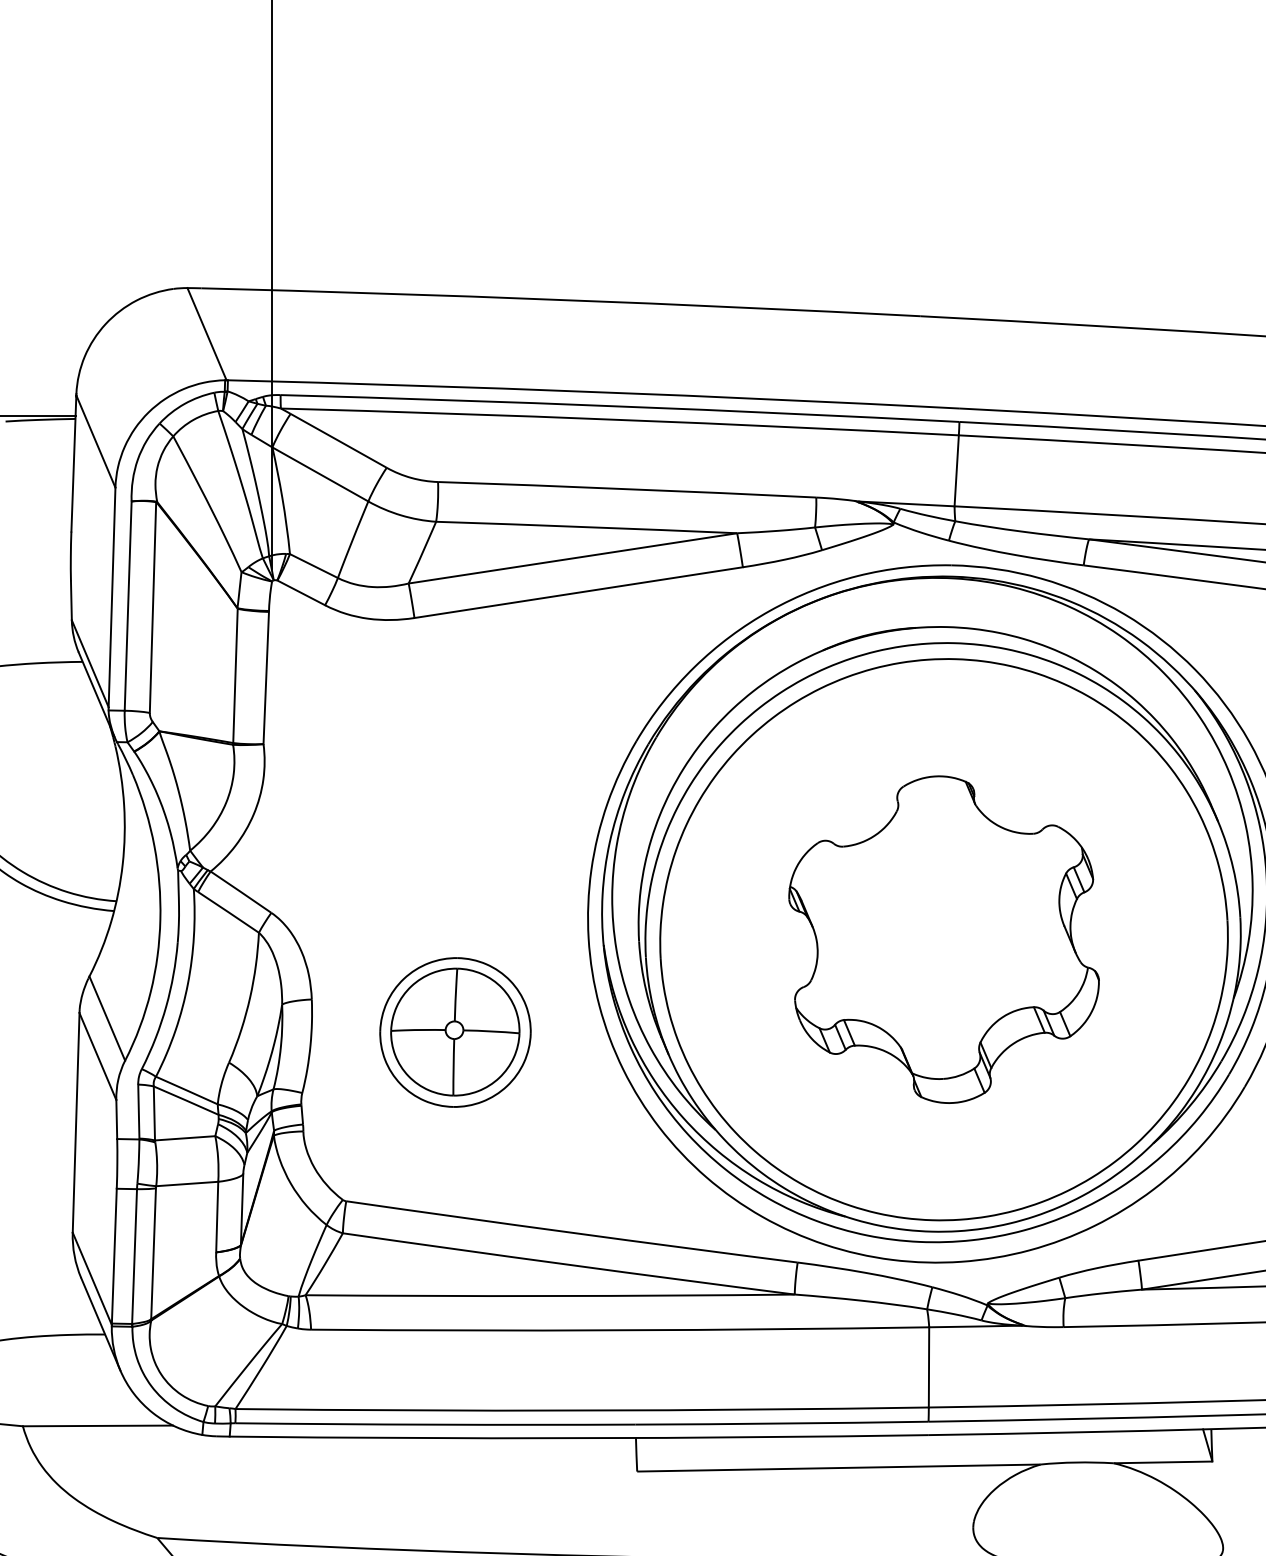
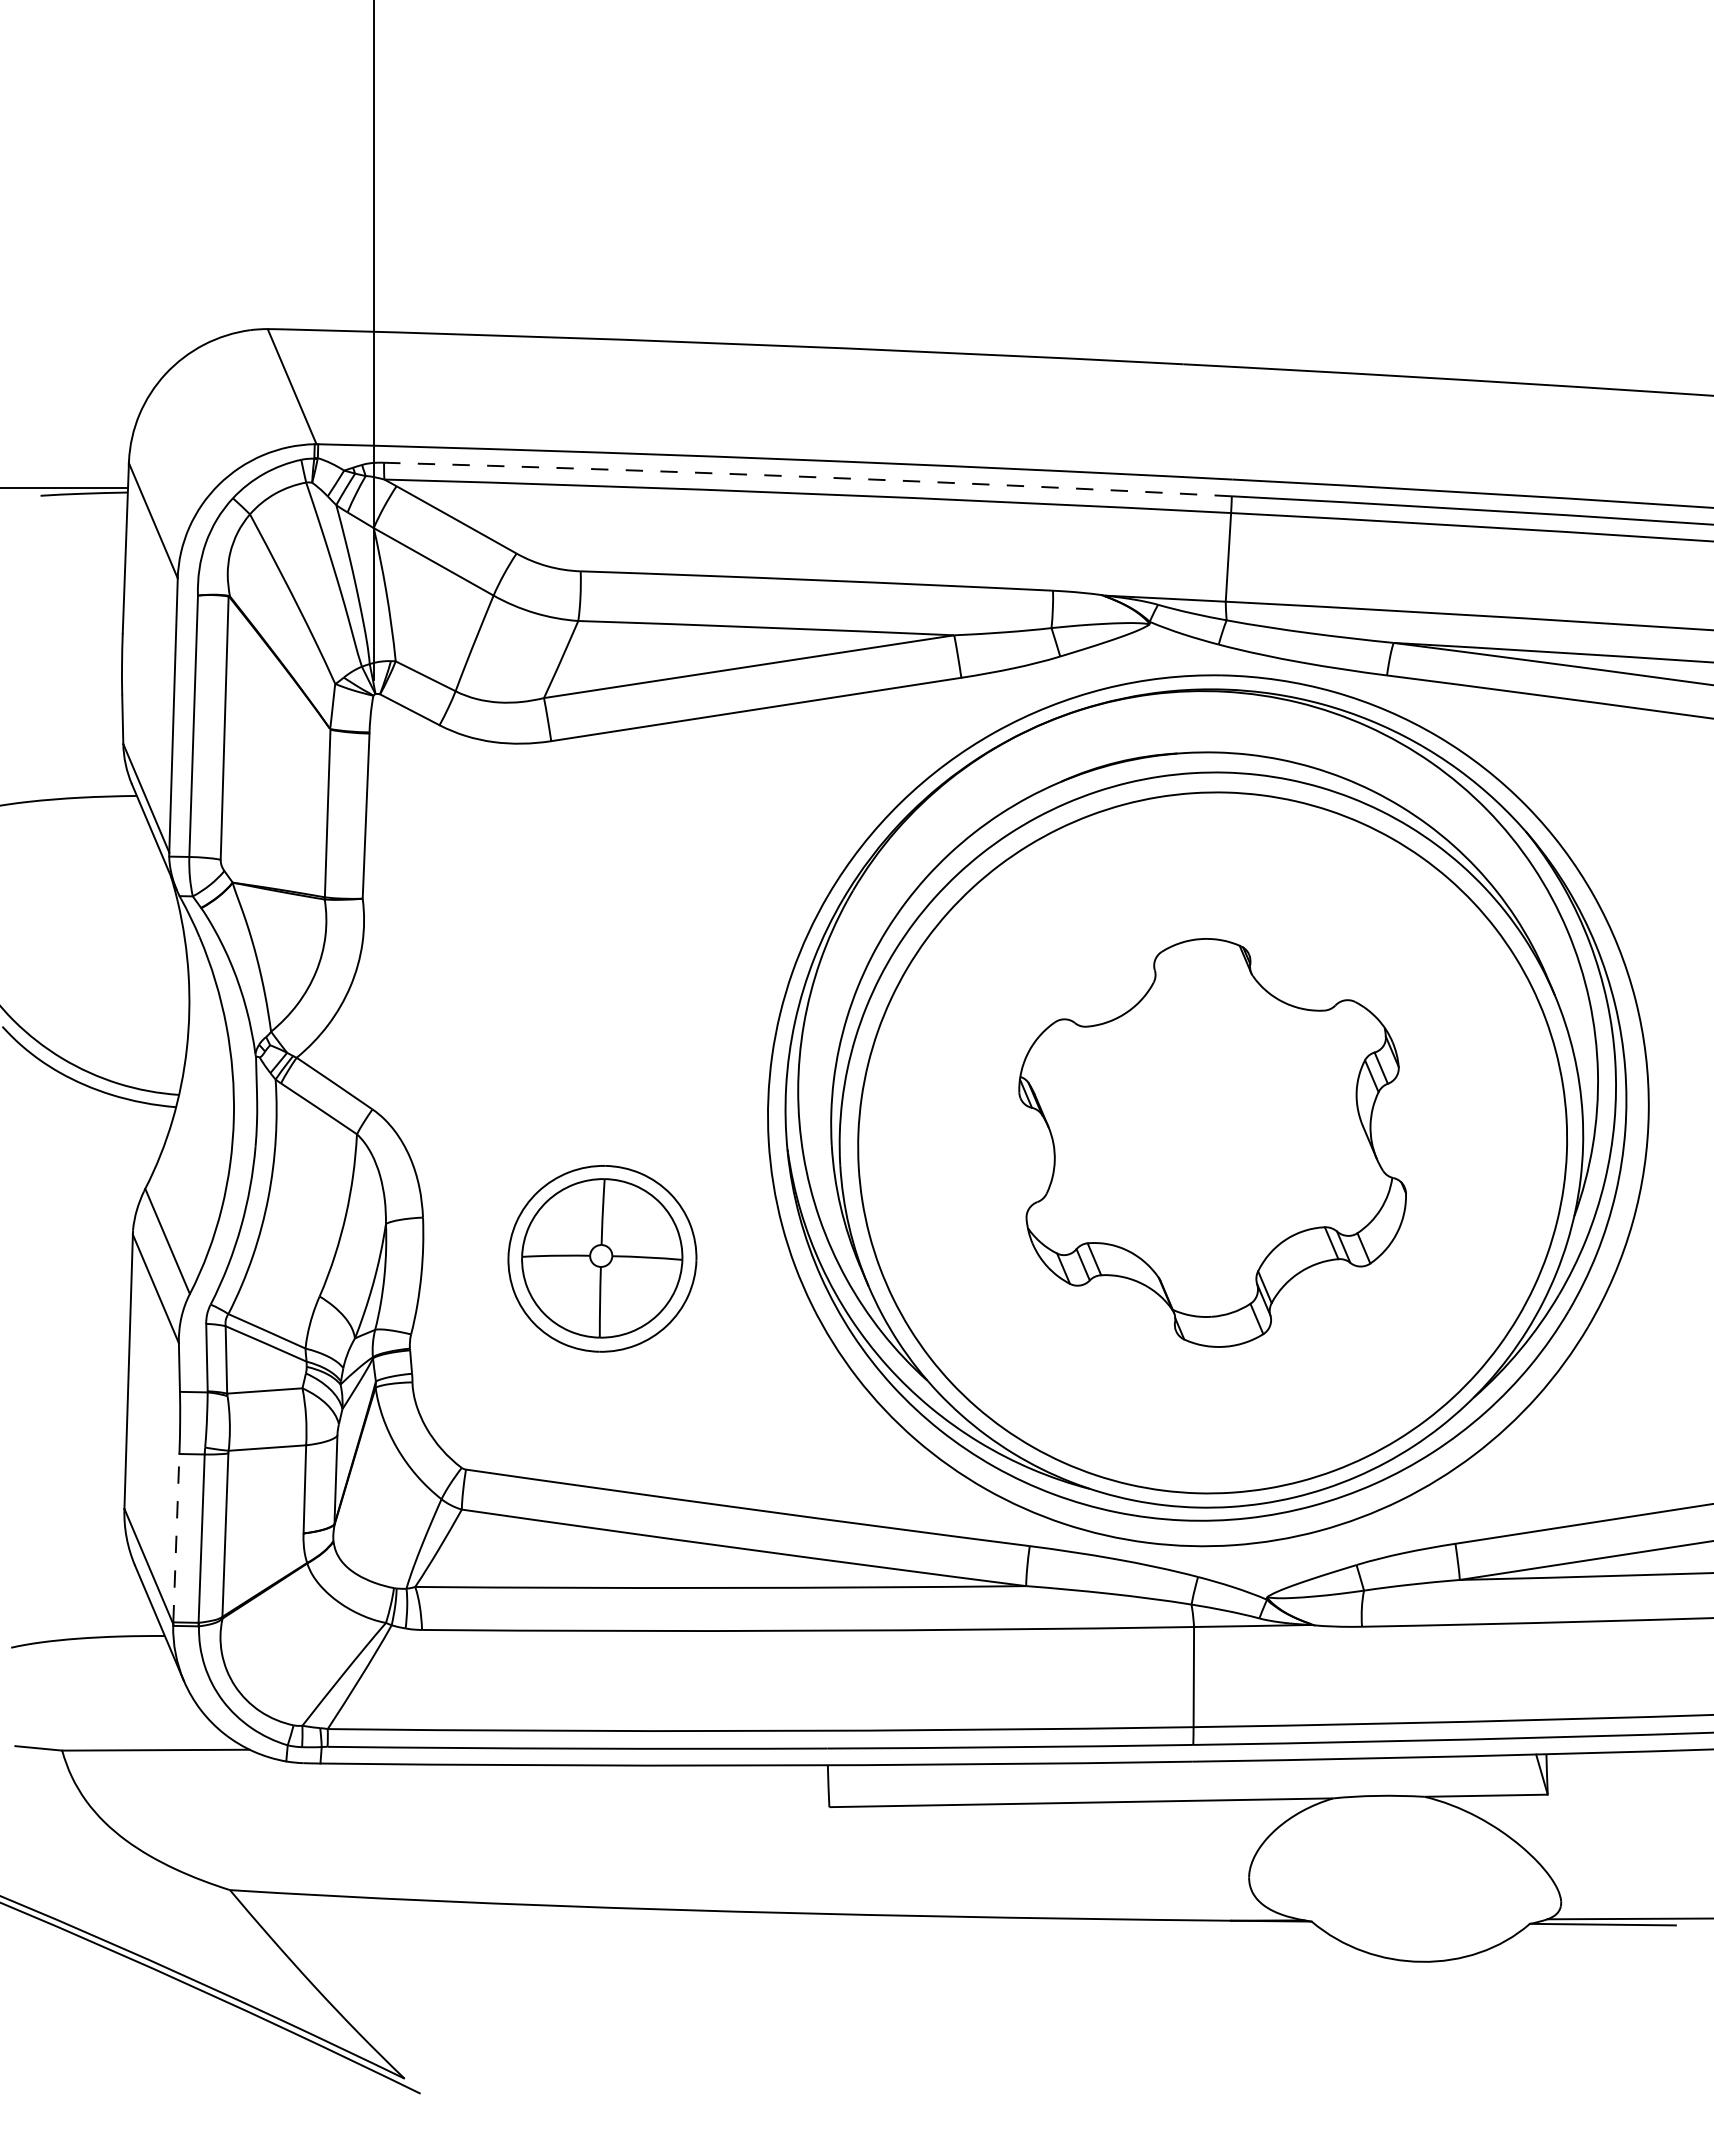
arc: (620, 406) -> (808, 476), solid -> dashed
line: (114, 1255) -> (176, 1537), solid -> dashed

